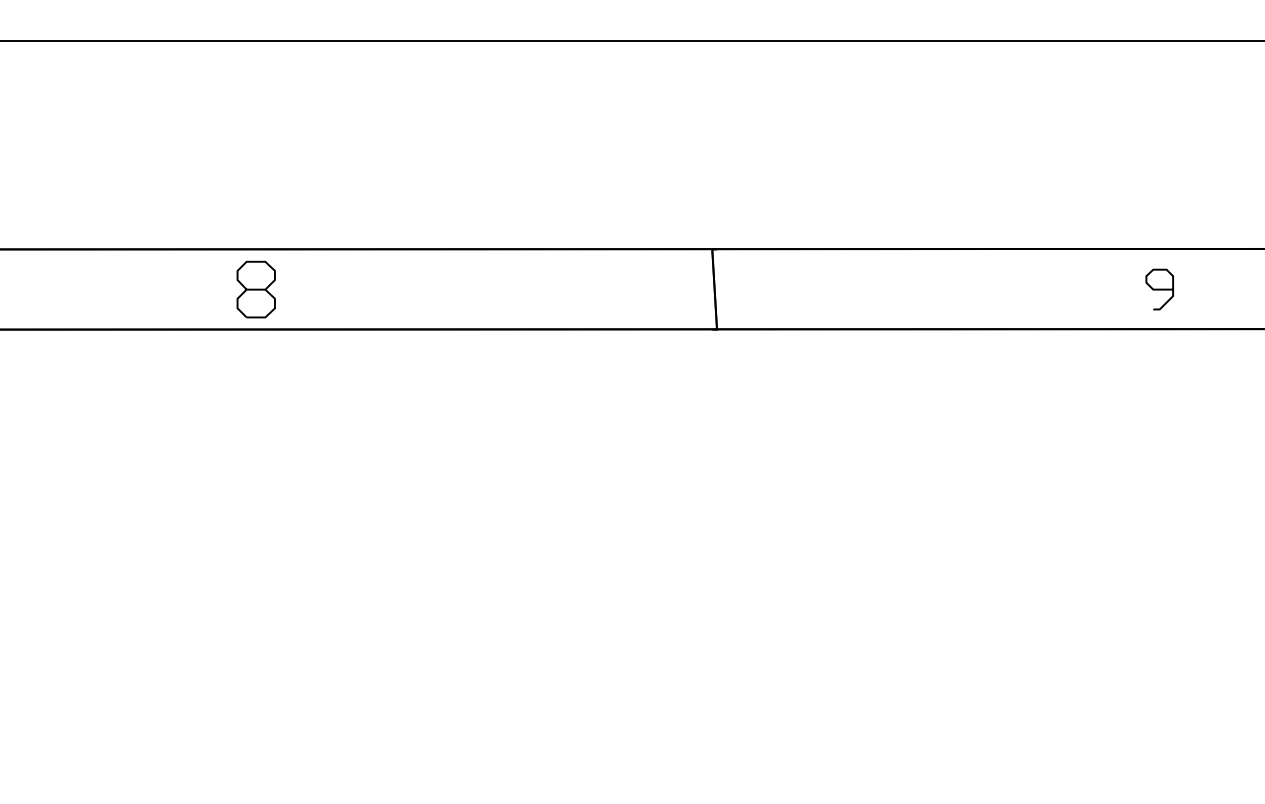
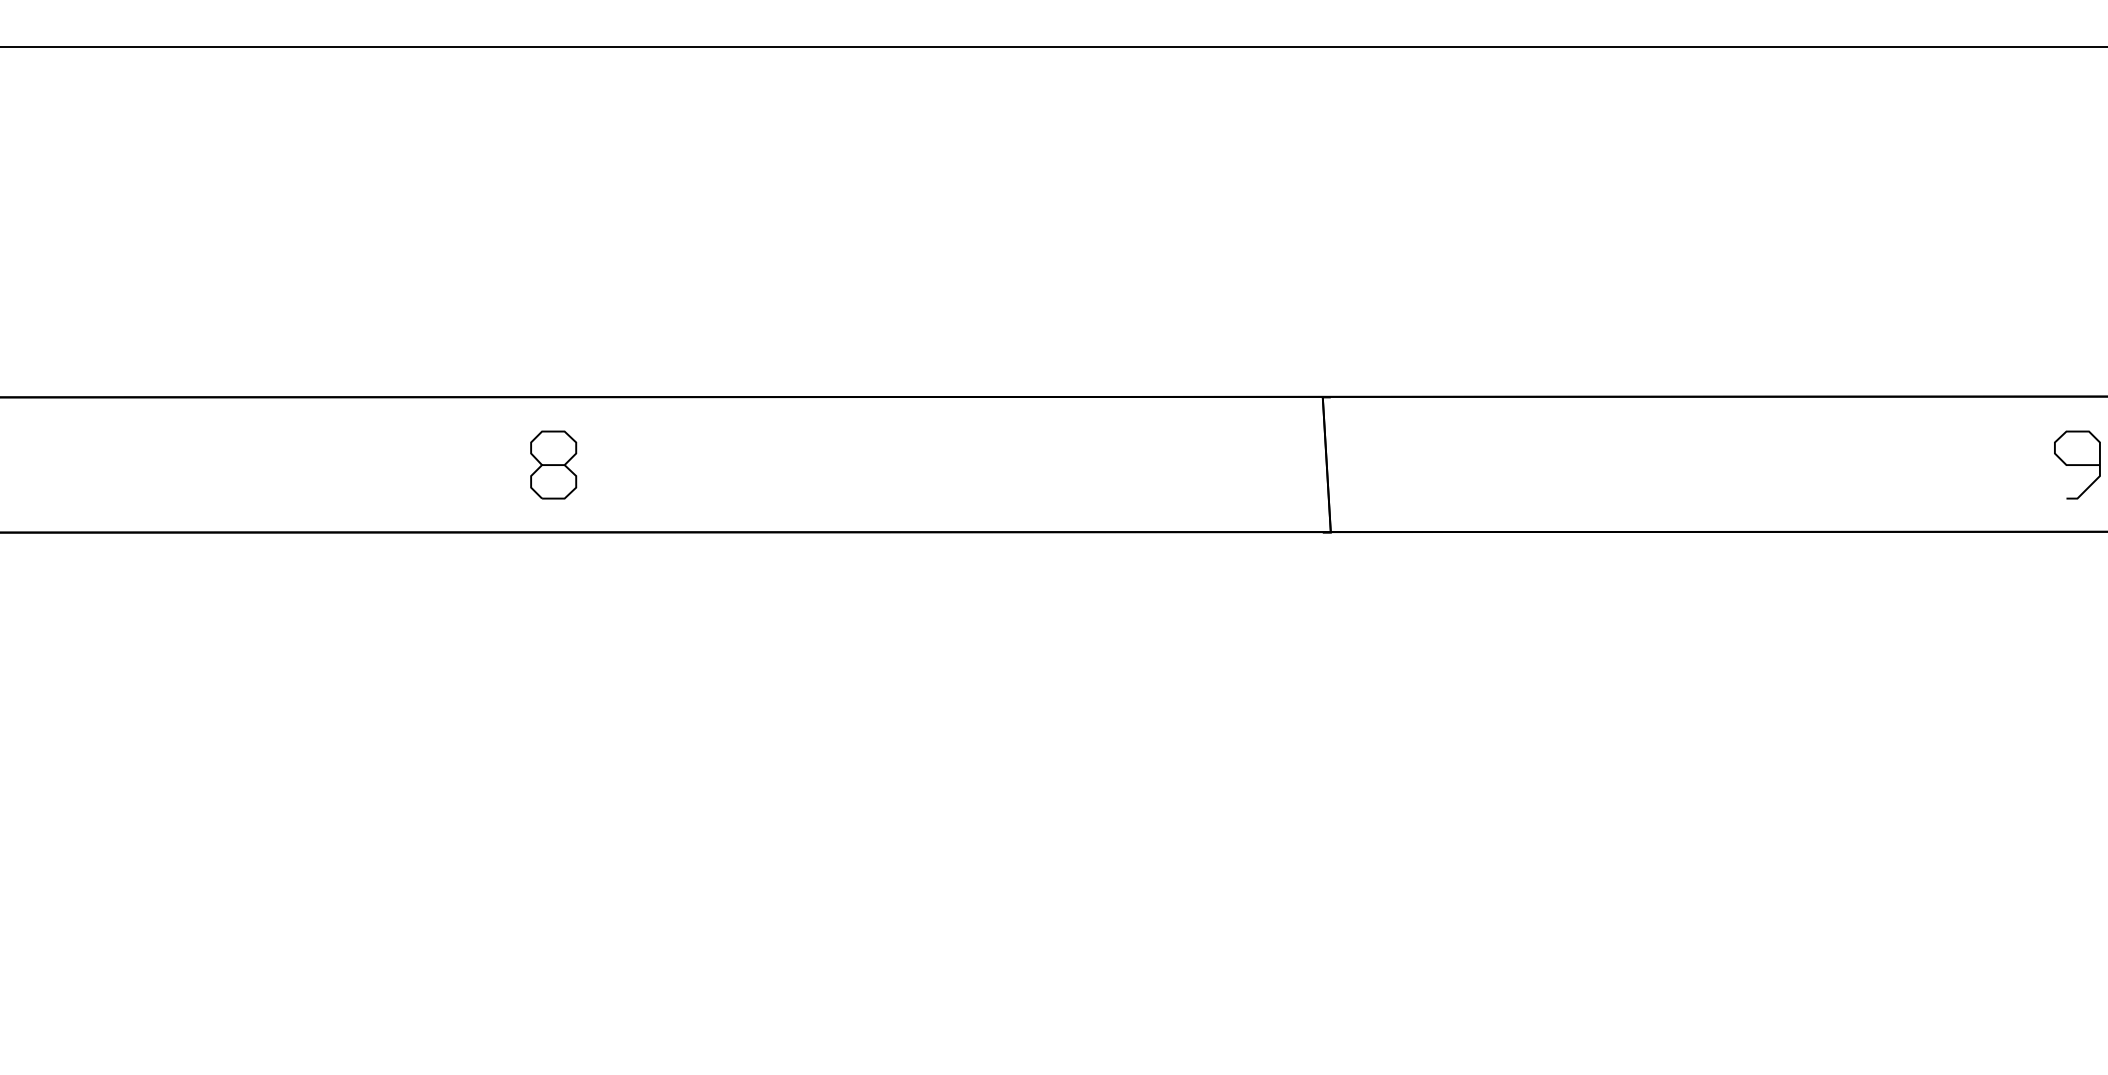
part: (255, 289) -> (552, 464), size x0.71

